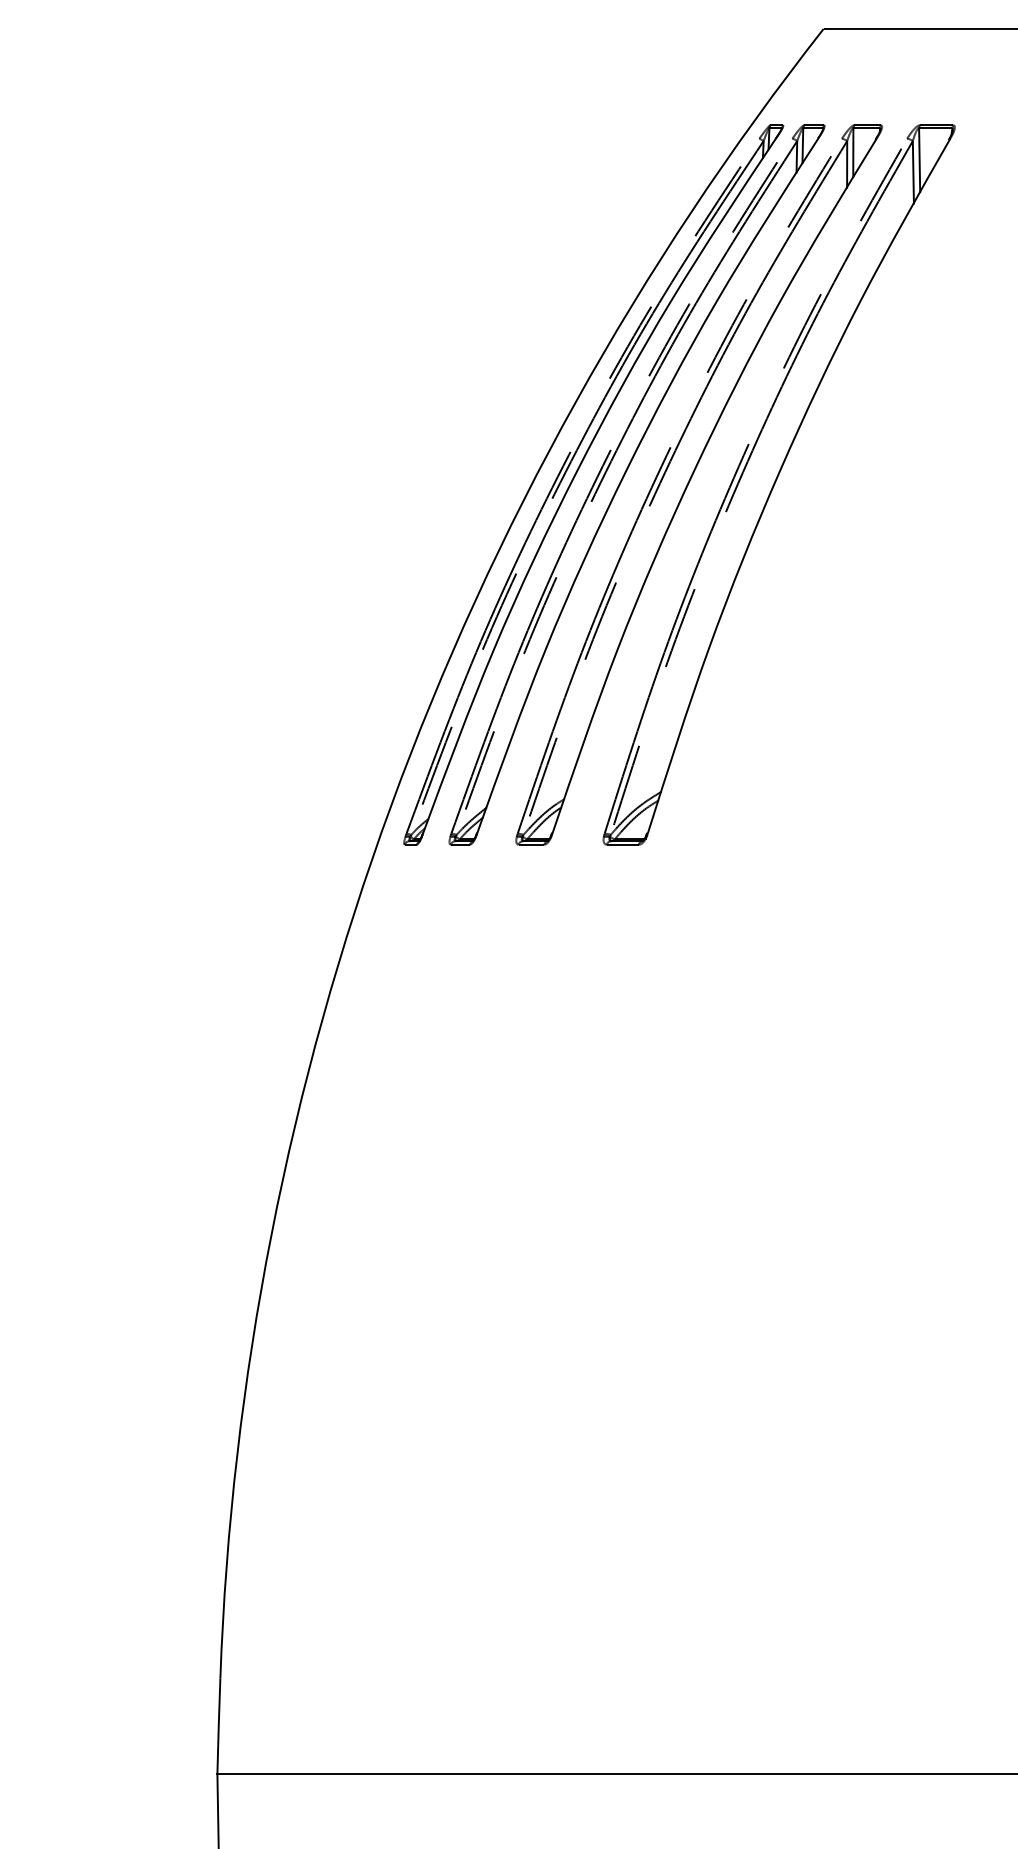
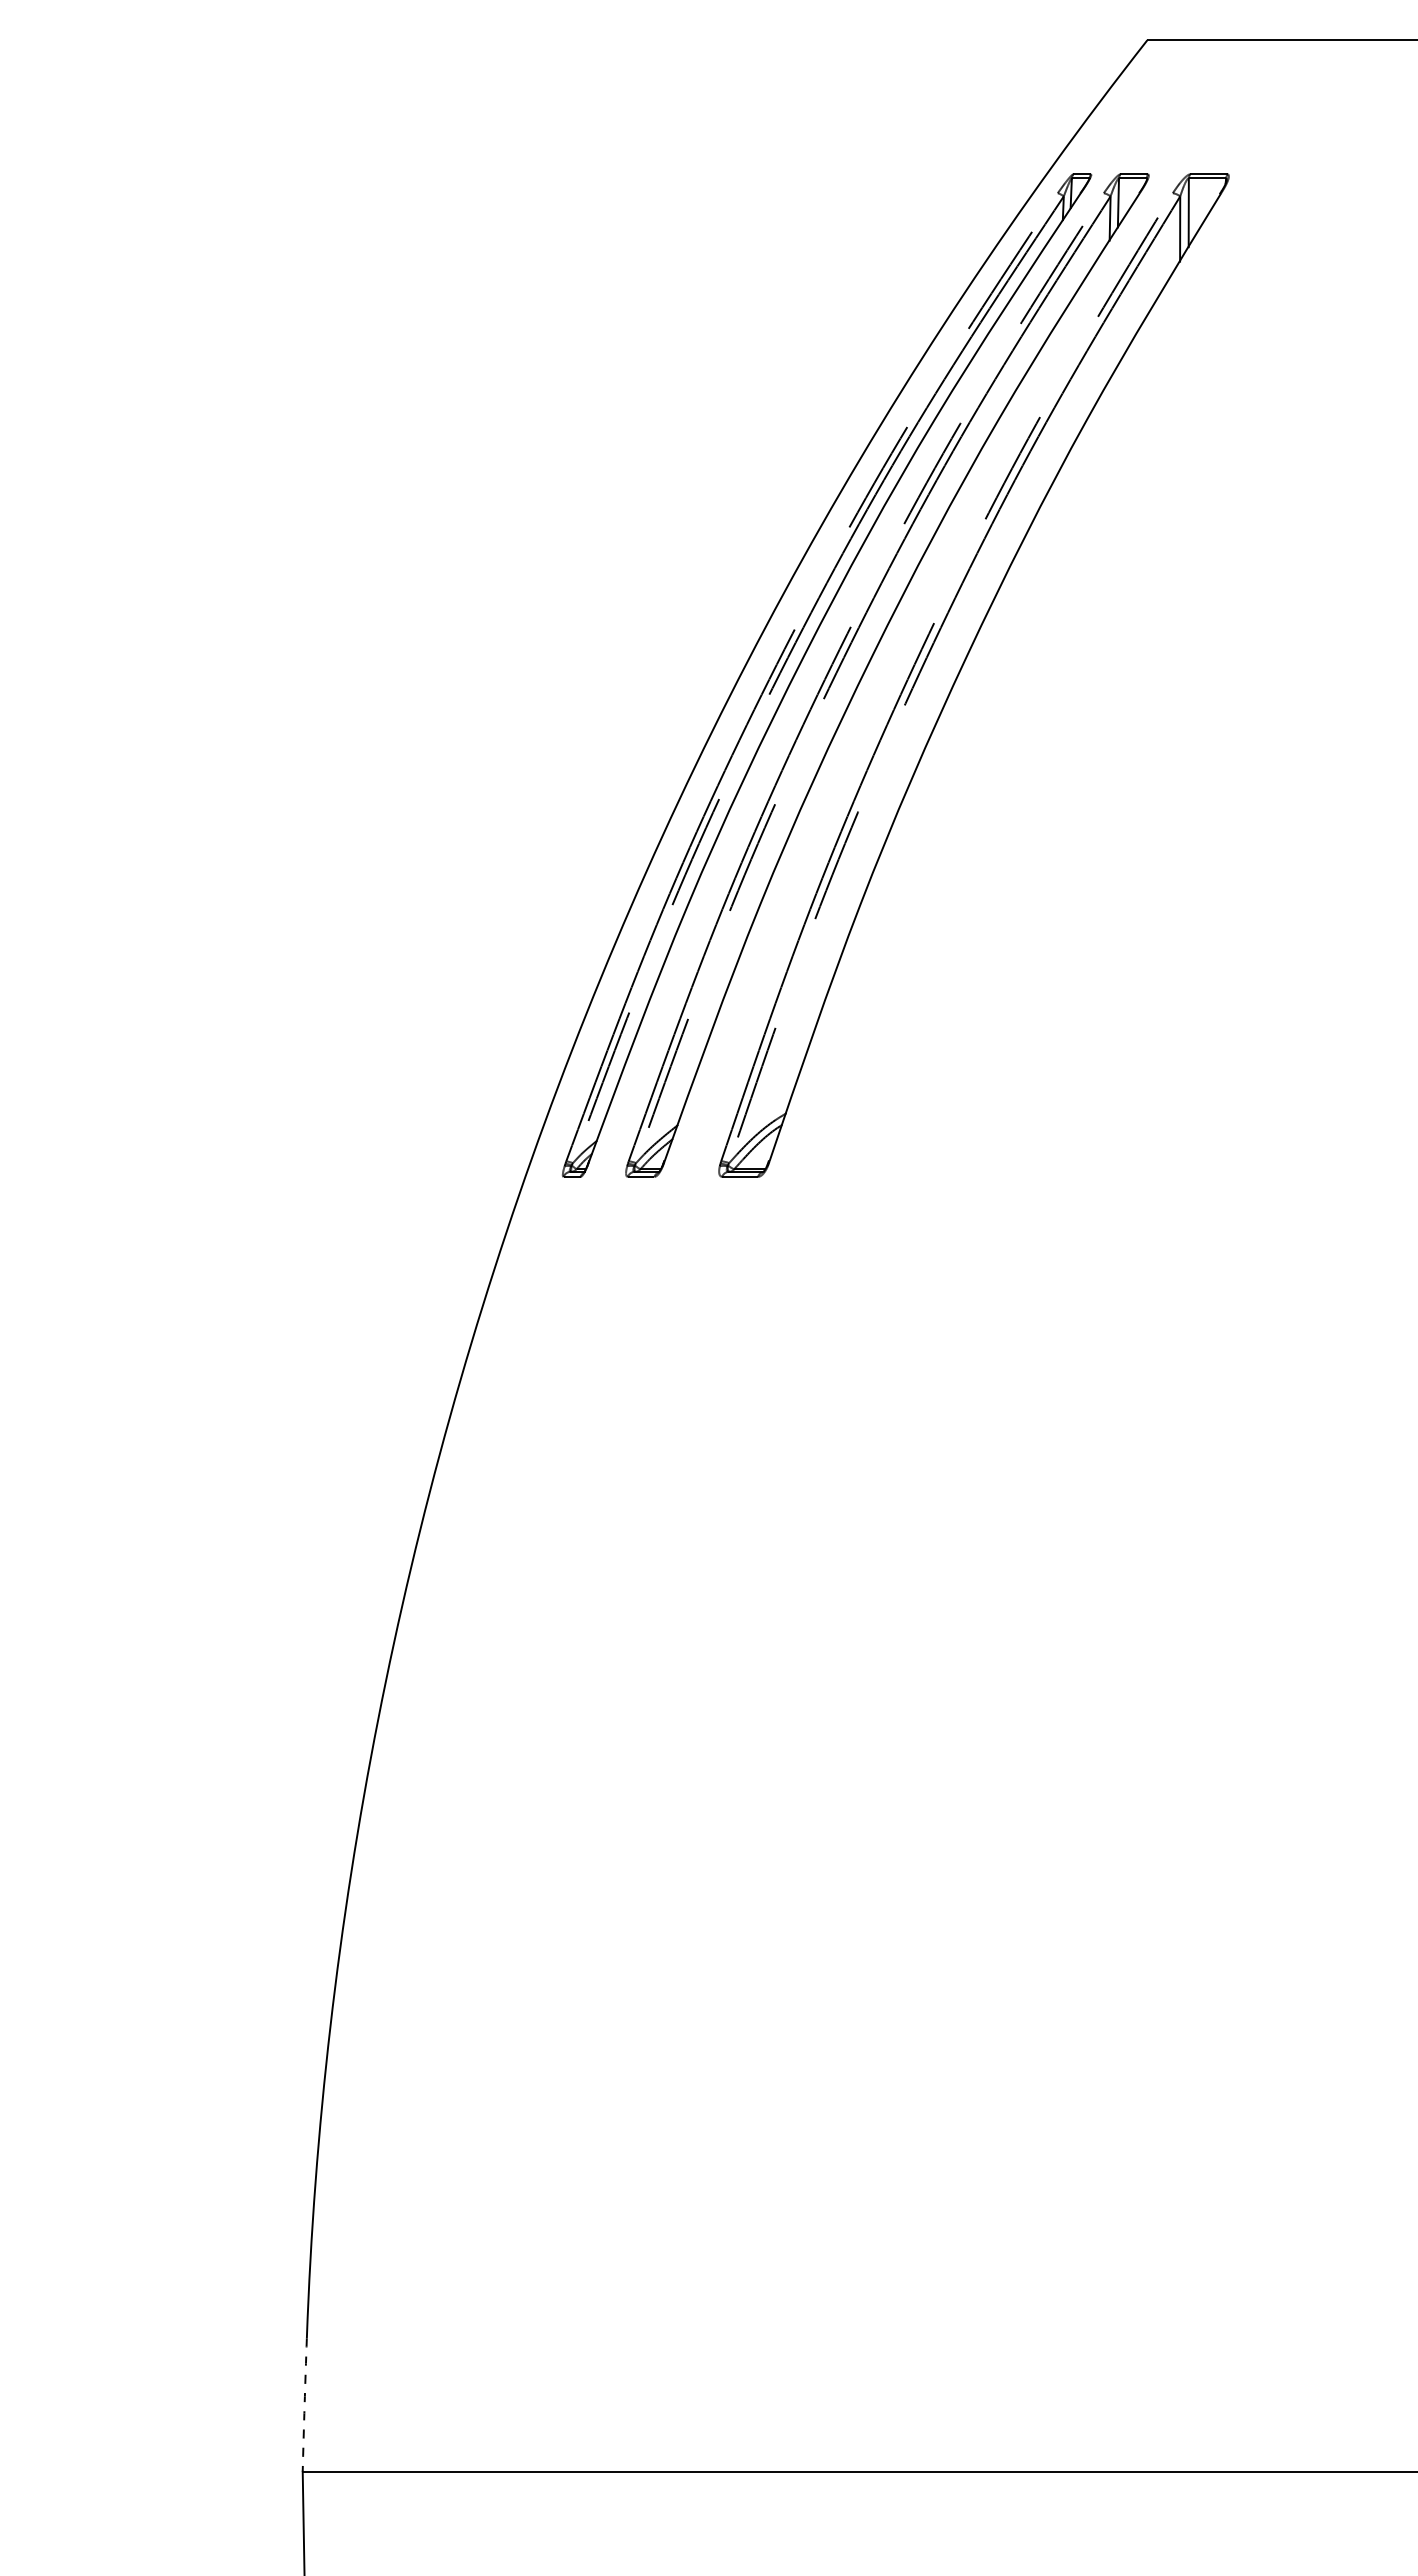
part: (779, 484) -> (1085, 675), removed
arc: (218, 1726) -> (304, 2405), solid -> dashed

